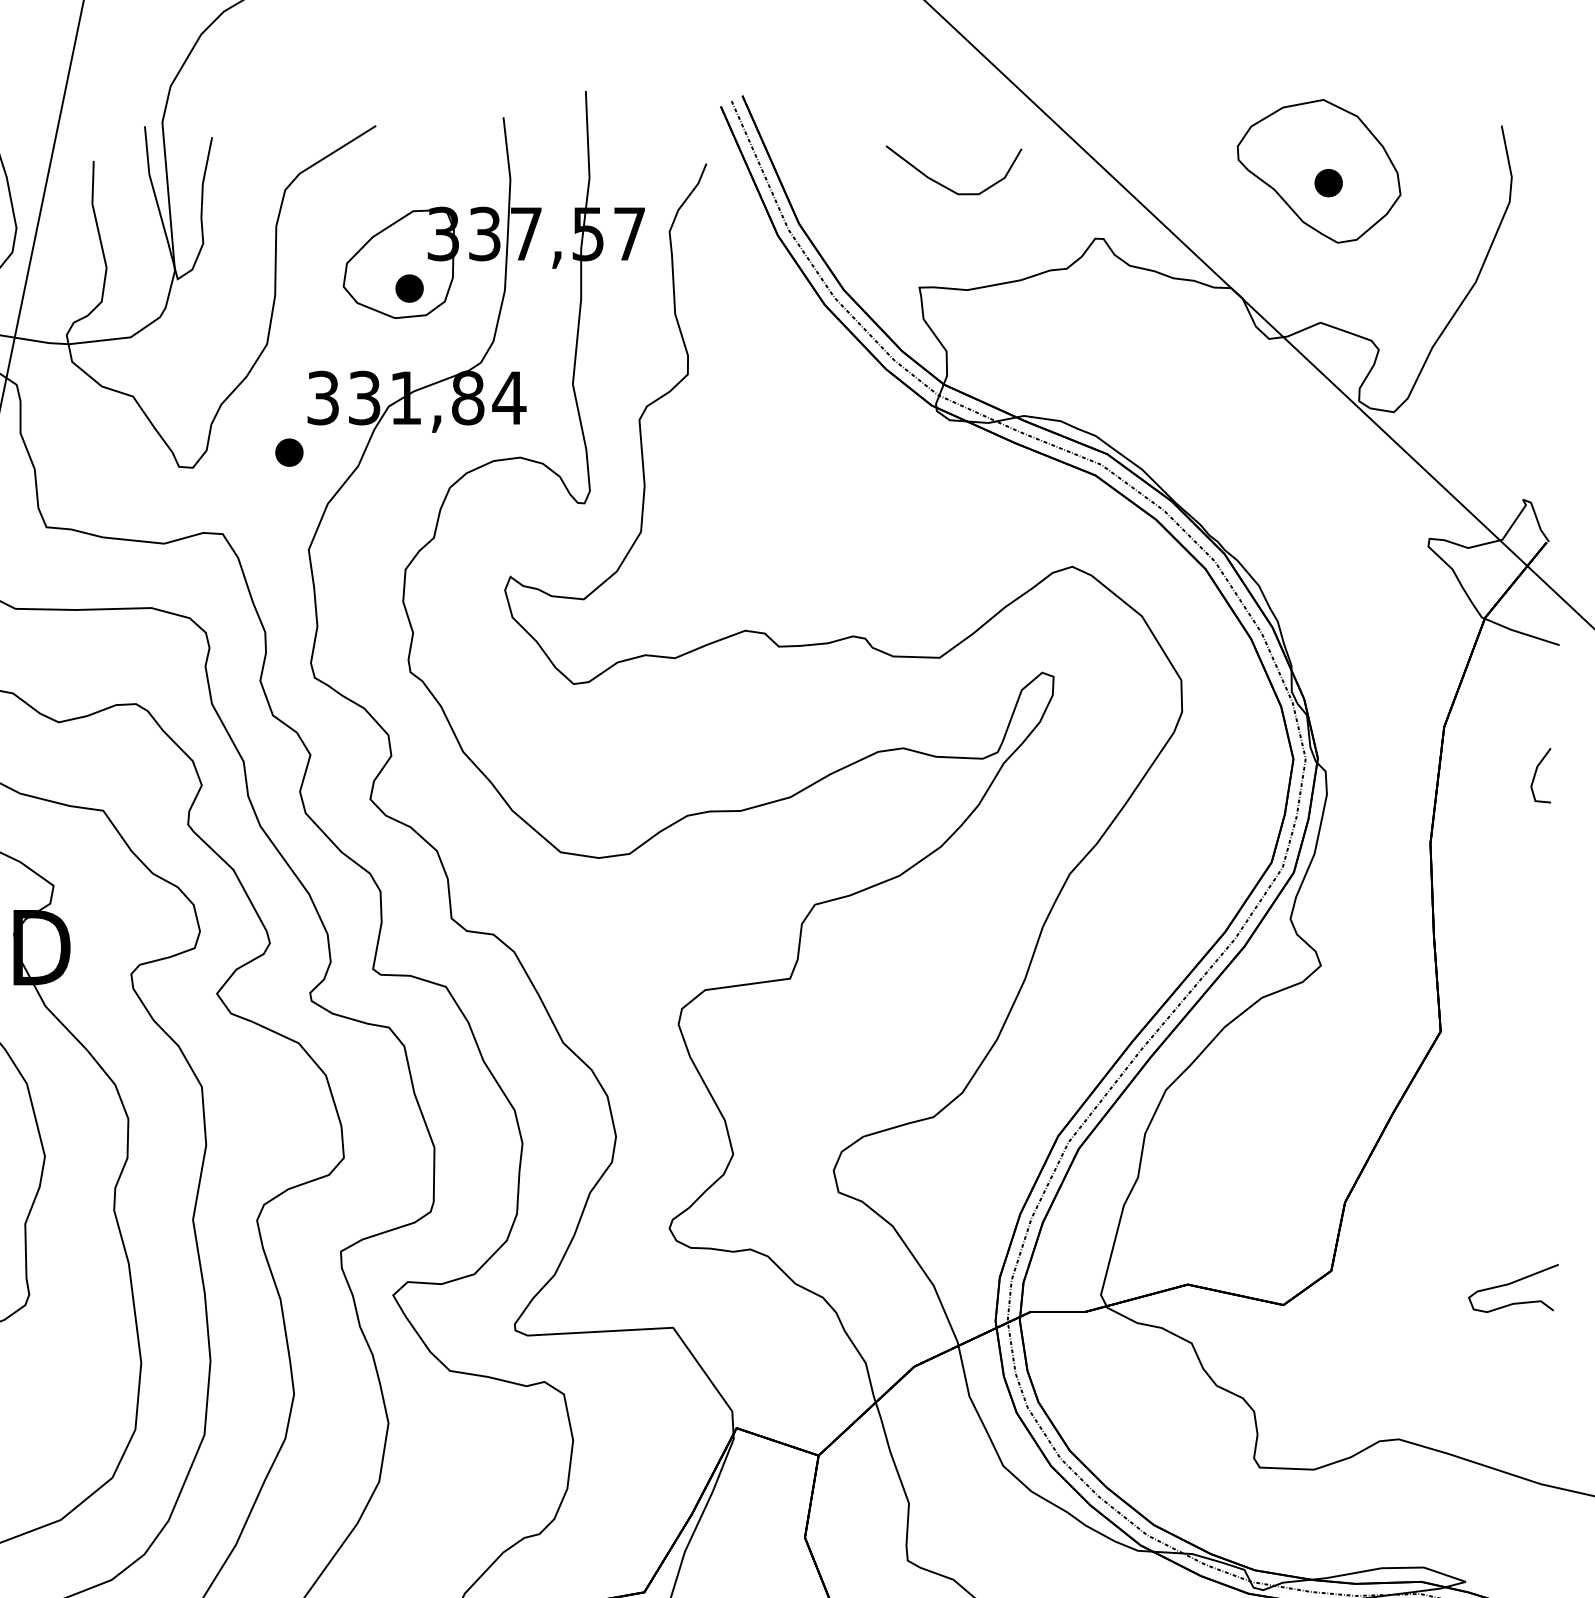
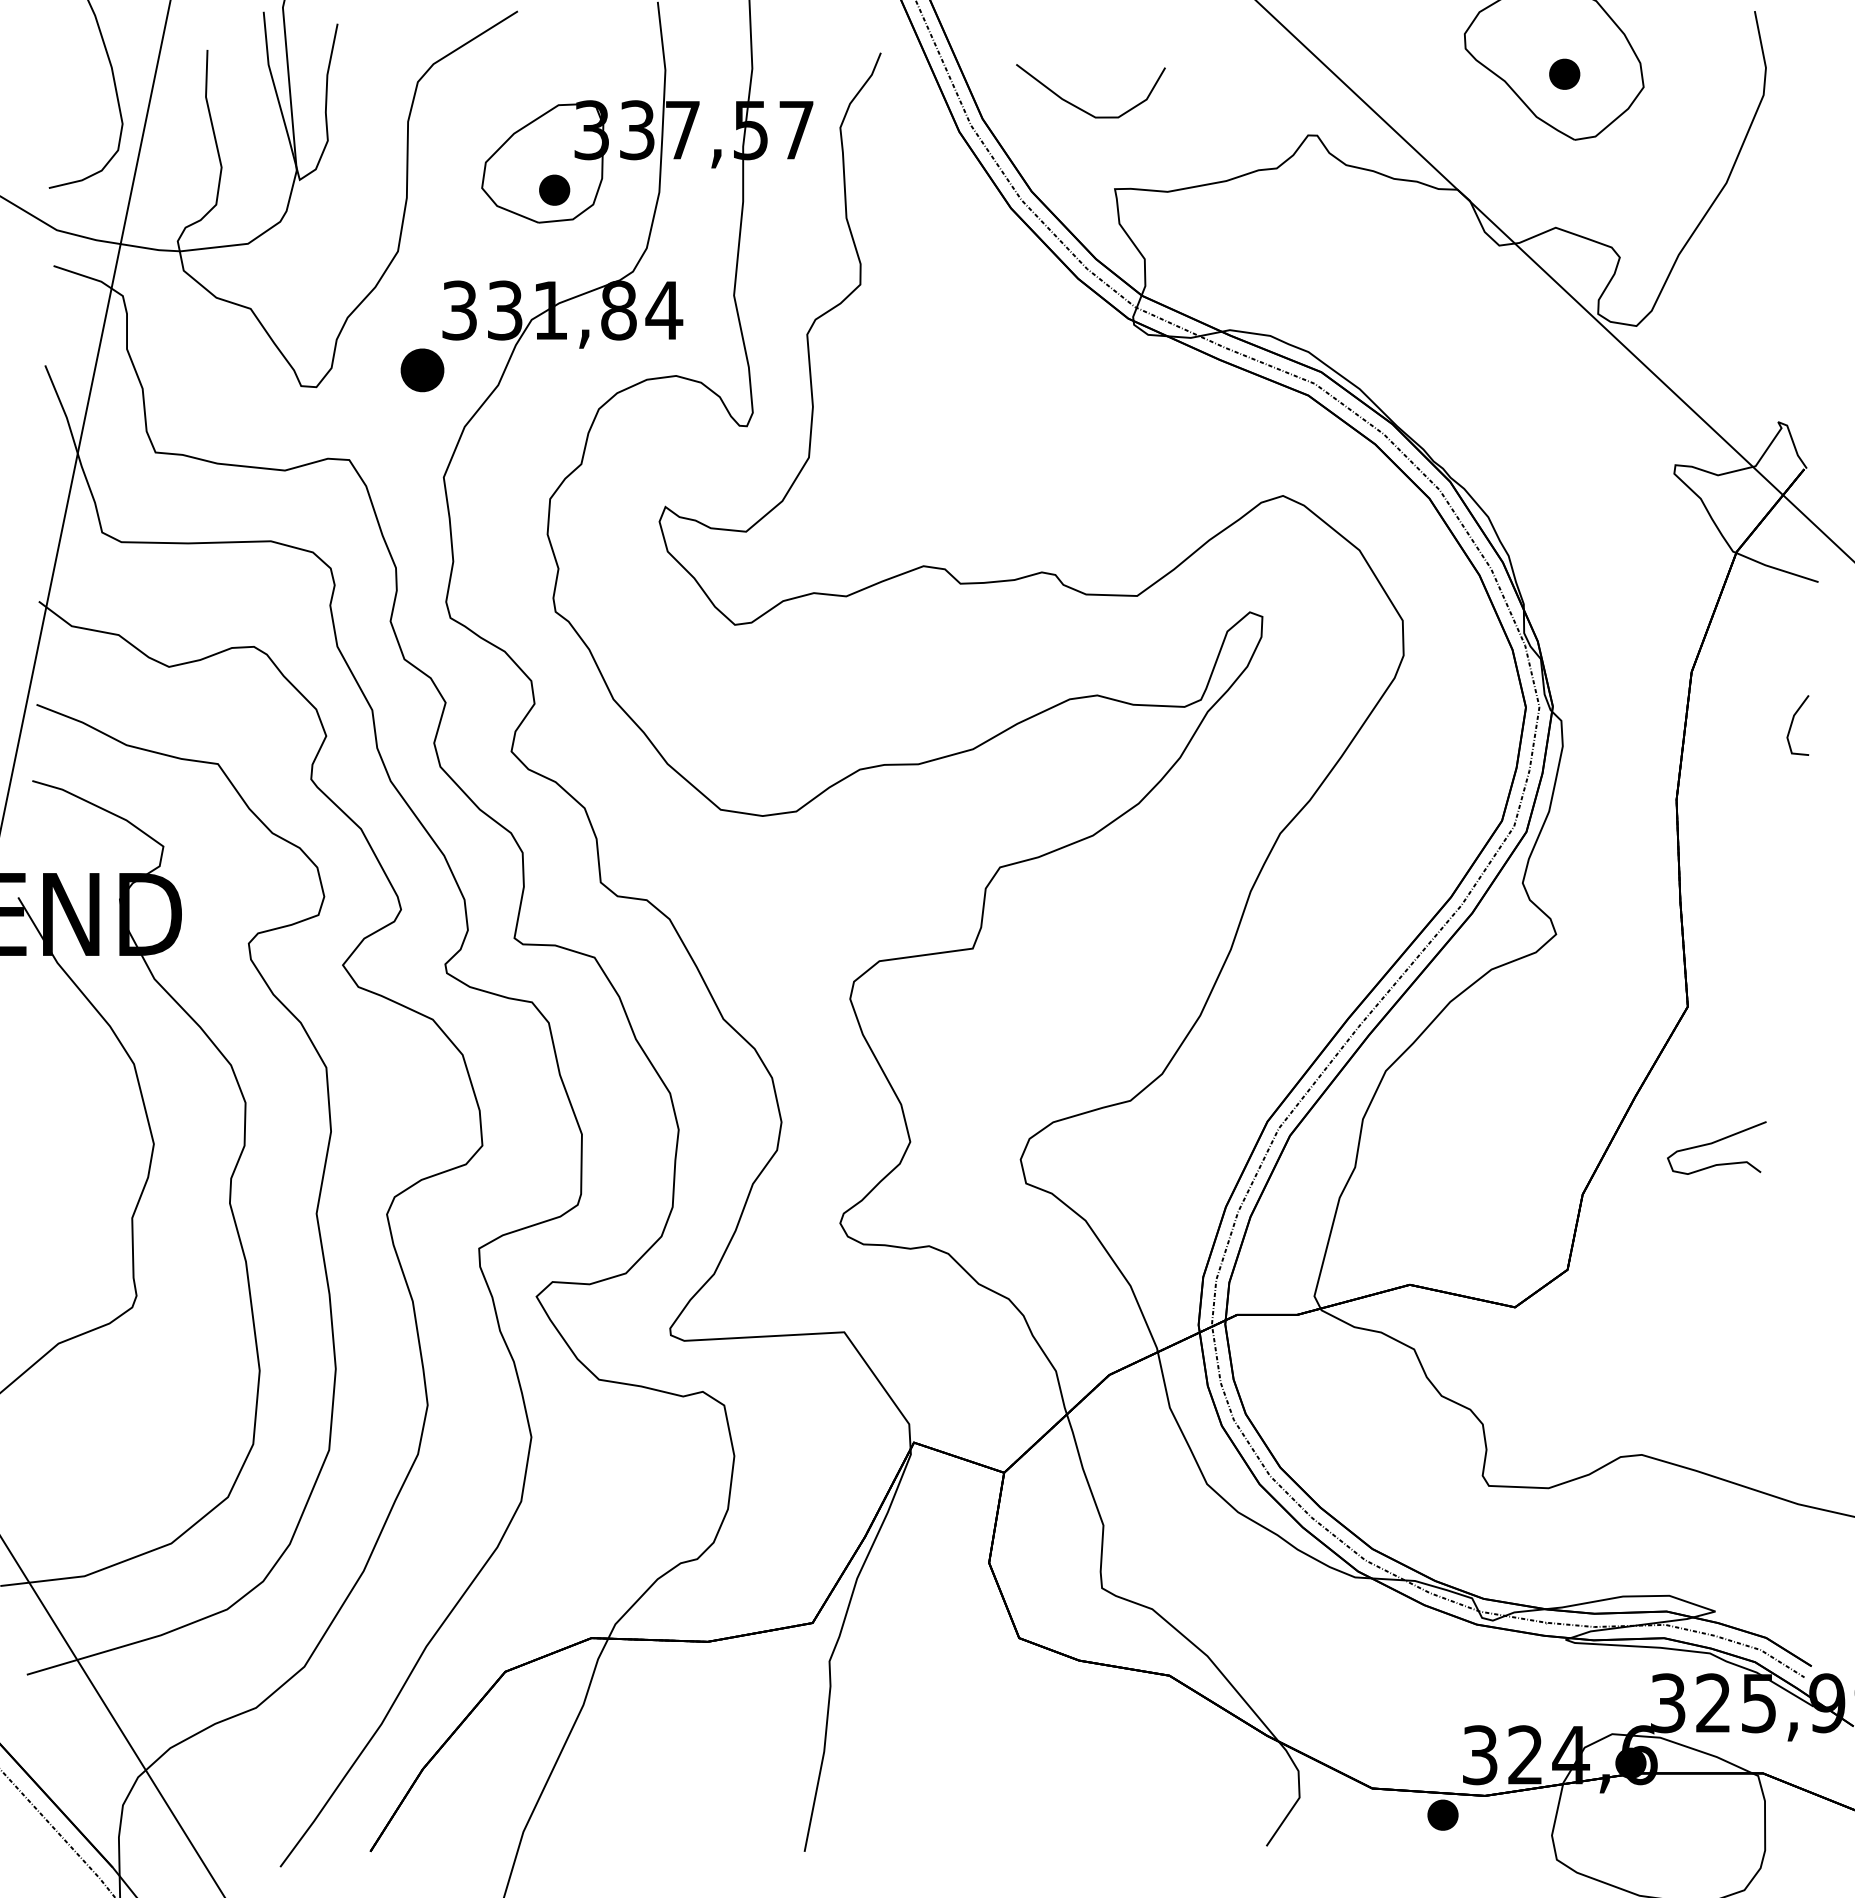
curve: (945, 186) -> (1081, 108), moved
part: (289, 452) -> (422, 370), size x1.4
curve: (1511, 1284) -> (1714, 1143), moved

